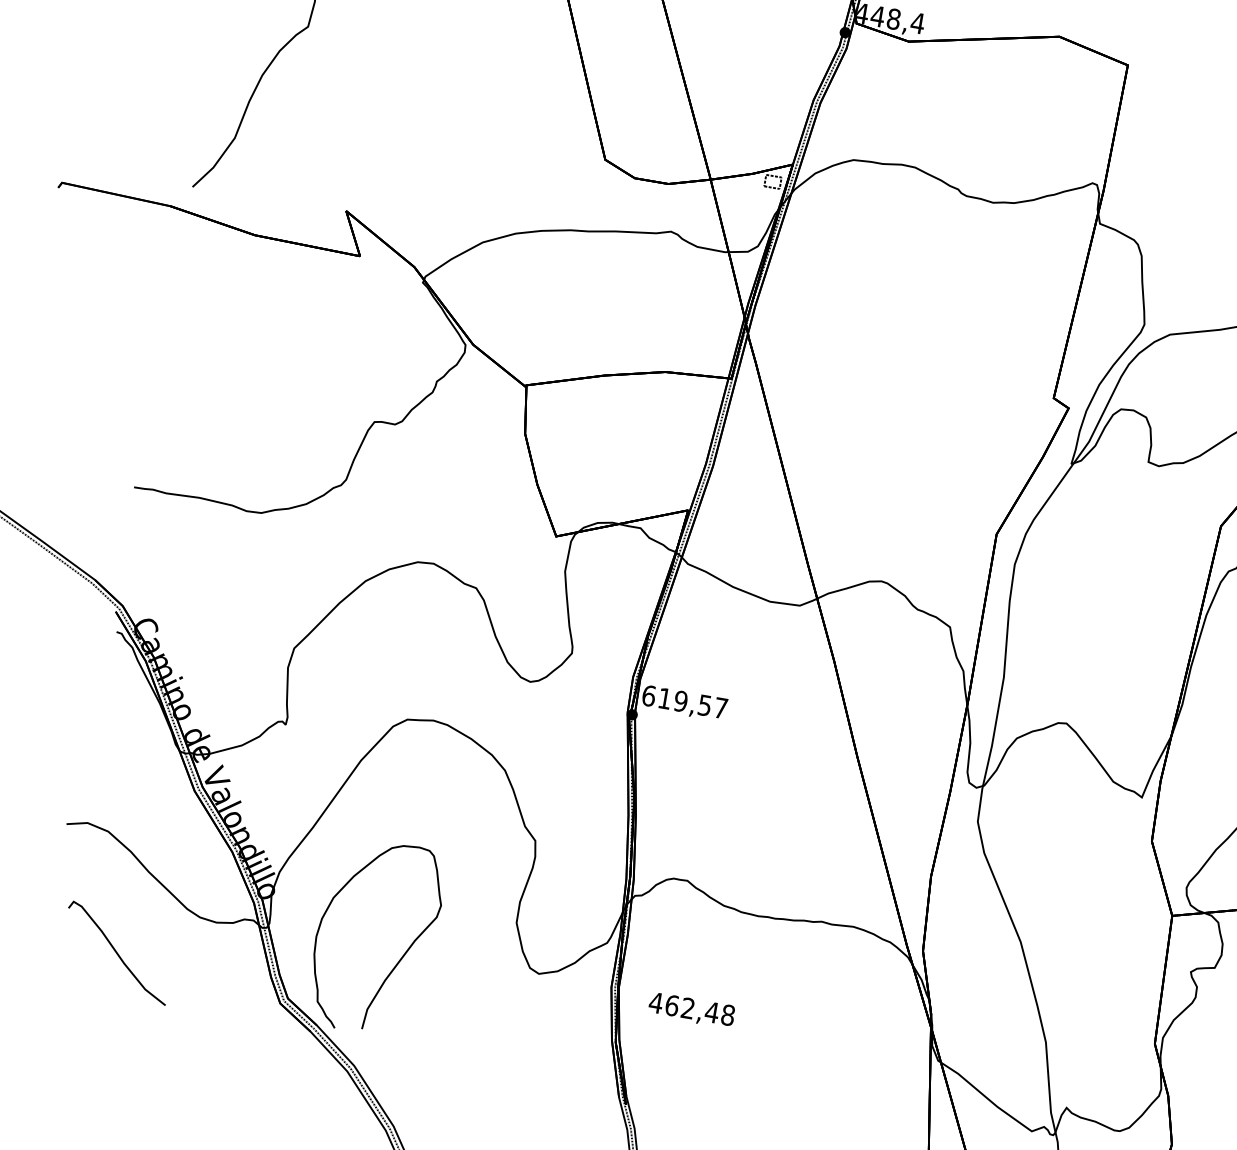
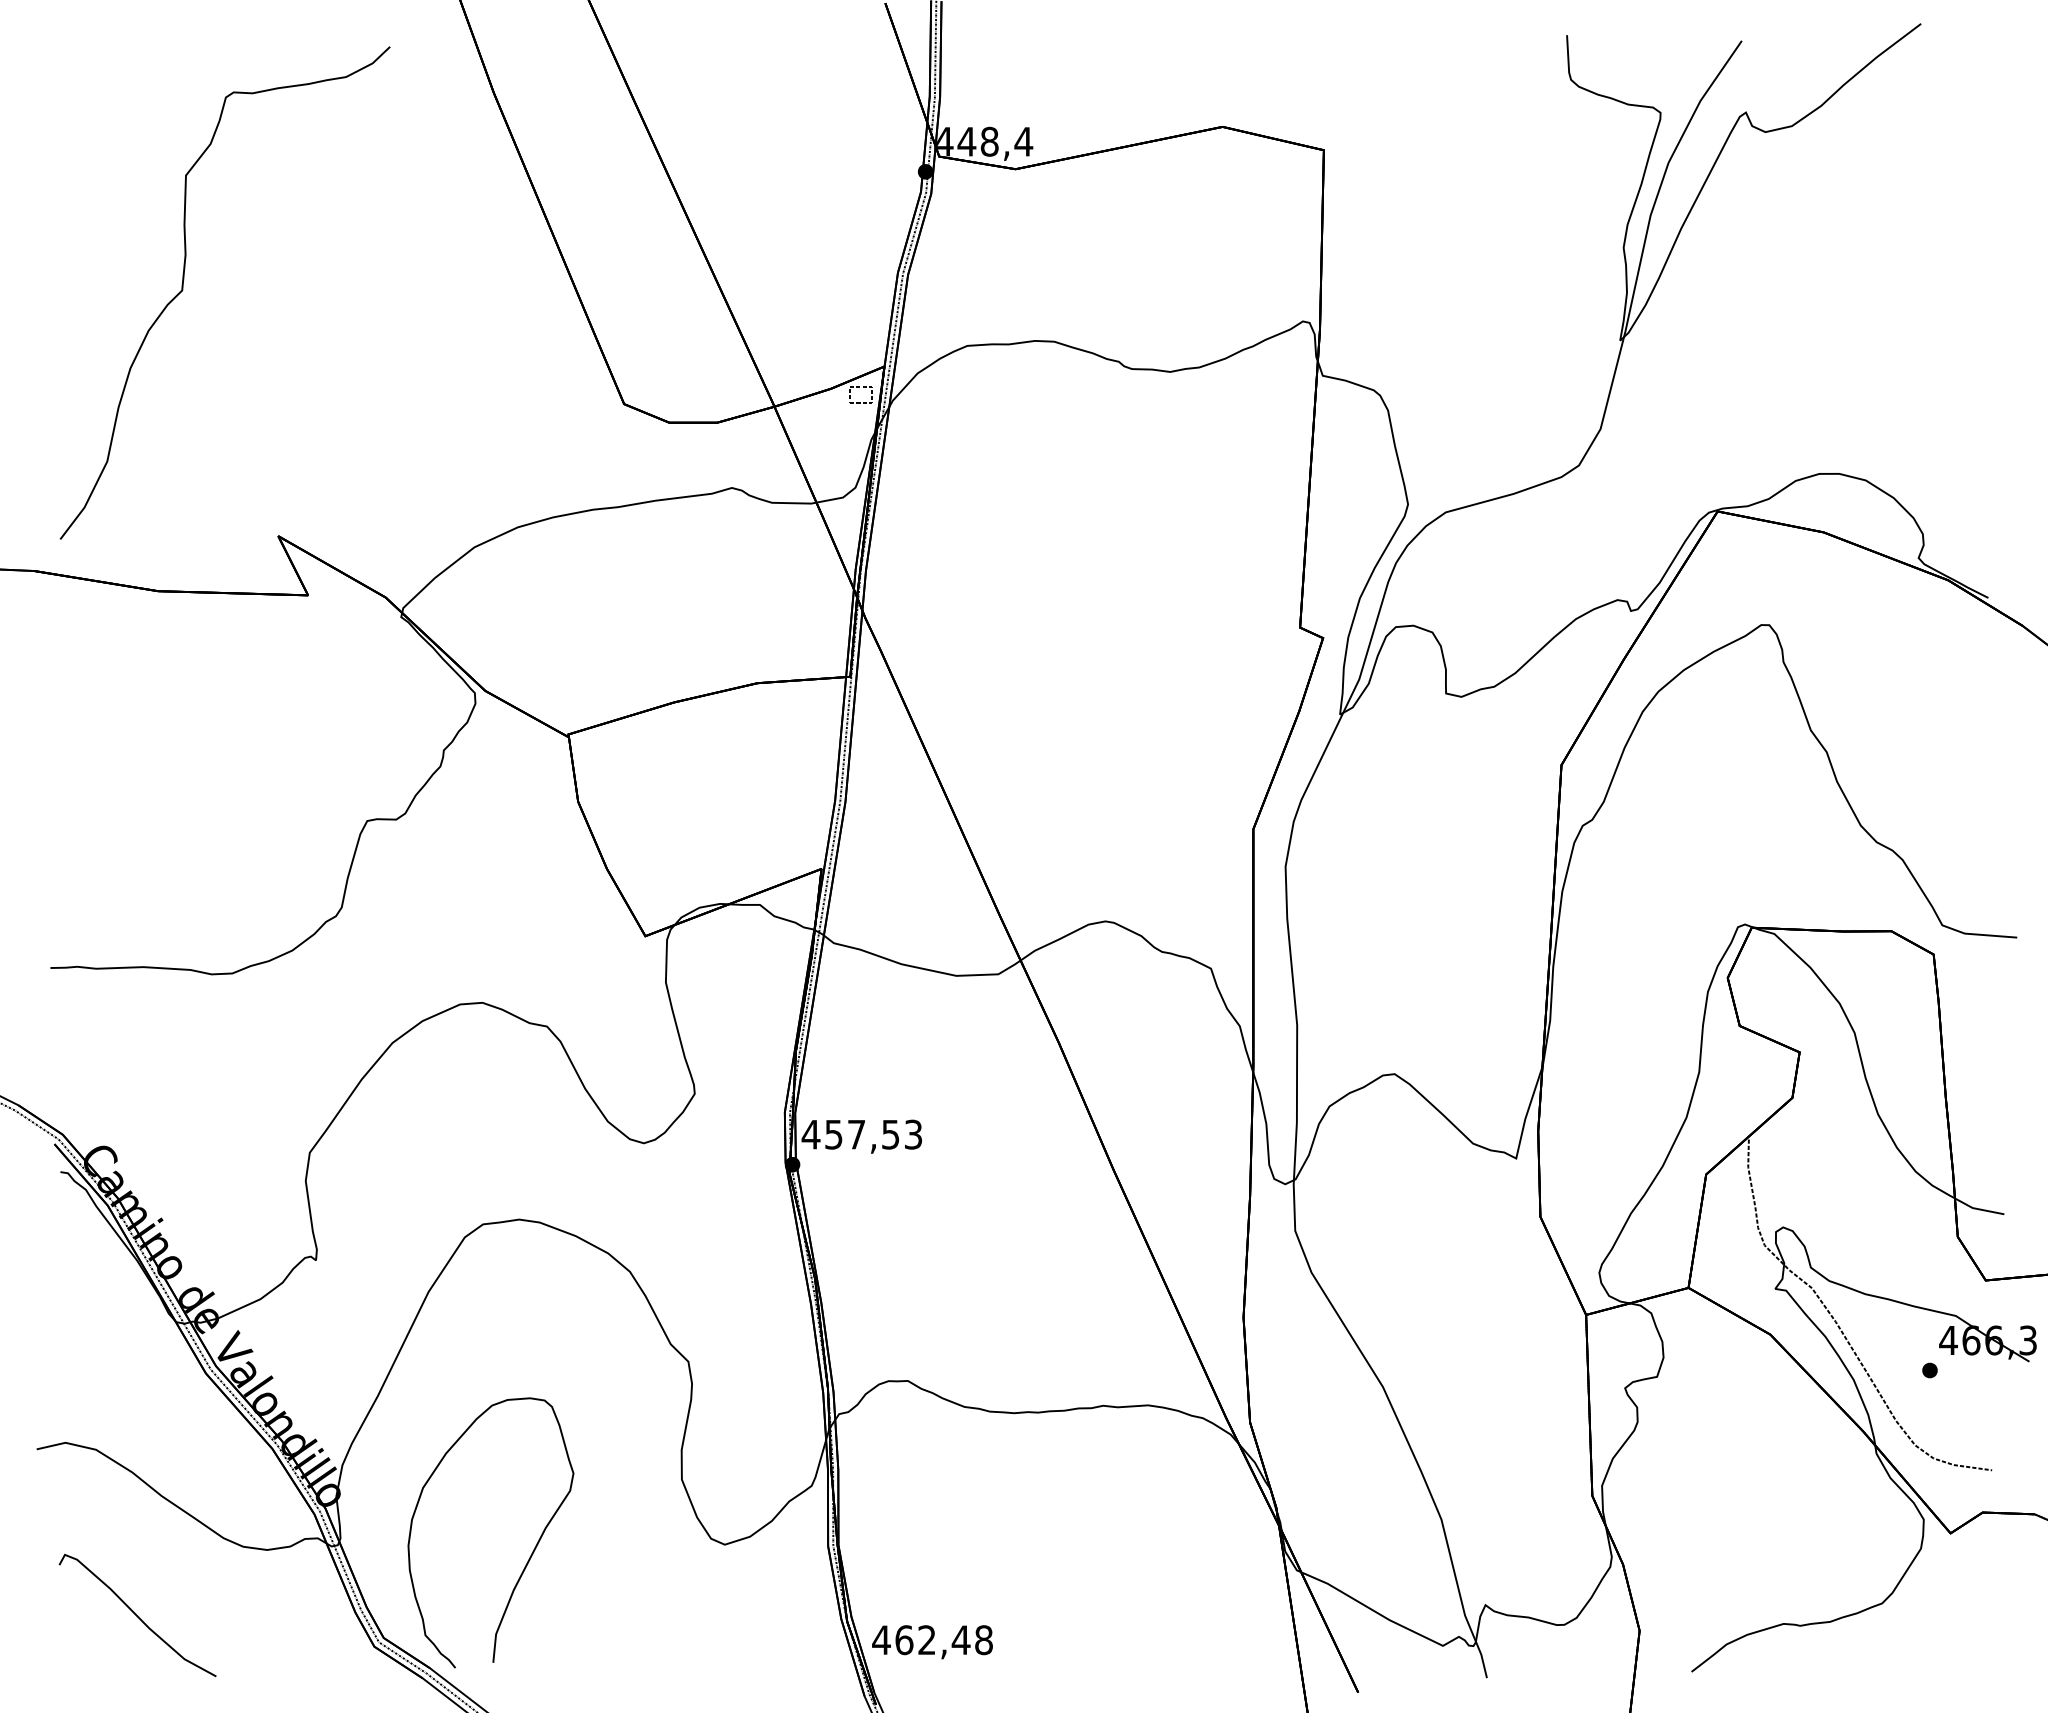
text: (684, 701) -> (861, 1134), 619,57 -> 457,53
text: (691, 1010) -> (932, 1642), moved

